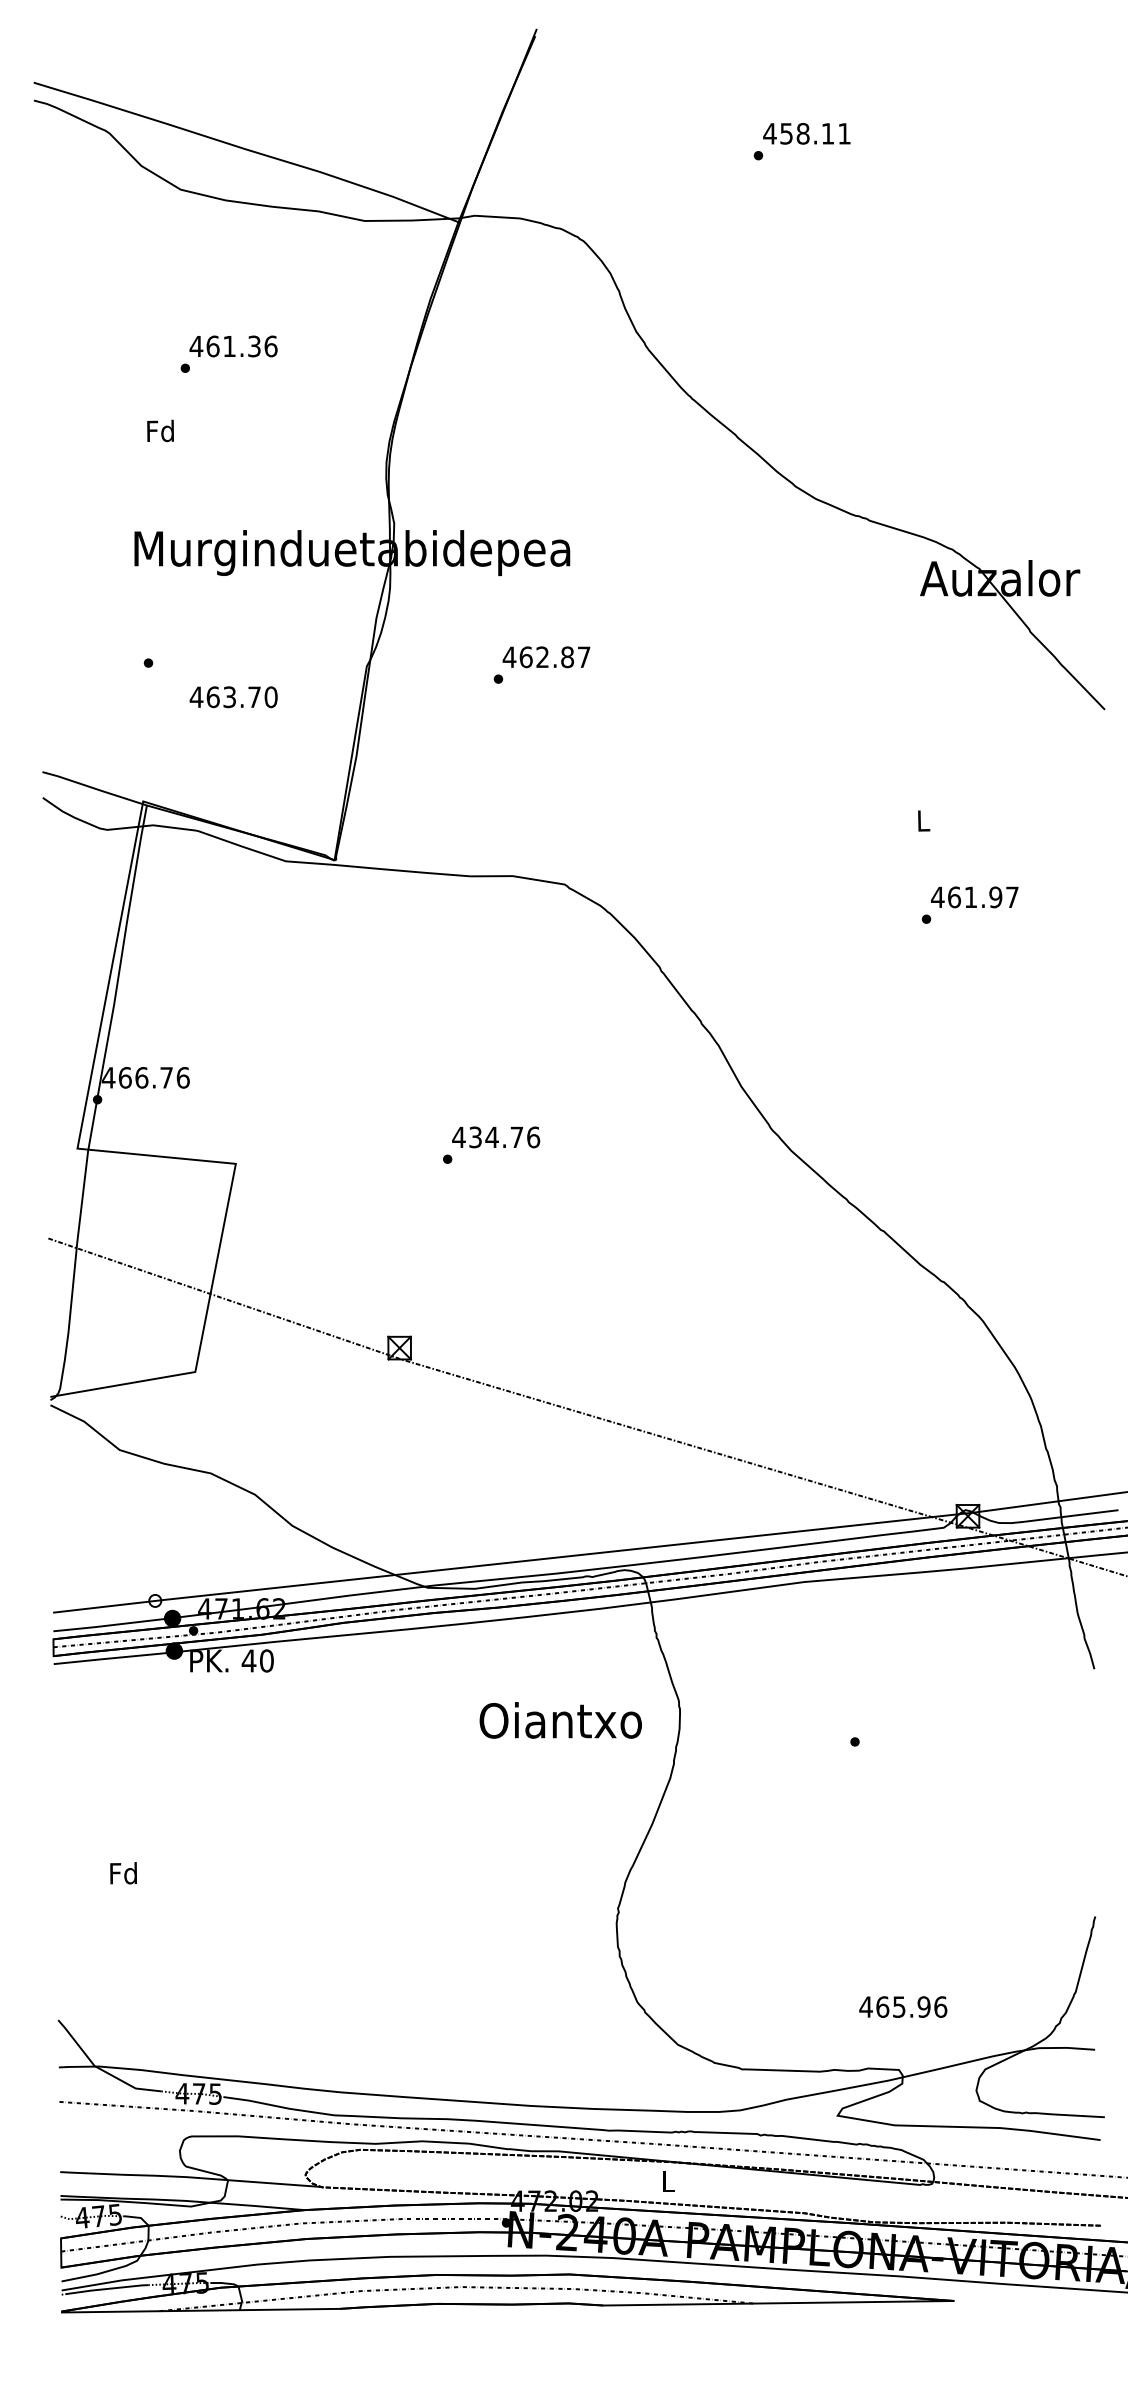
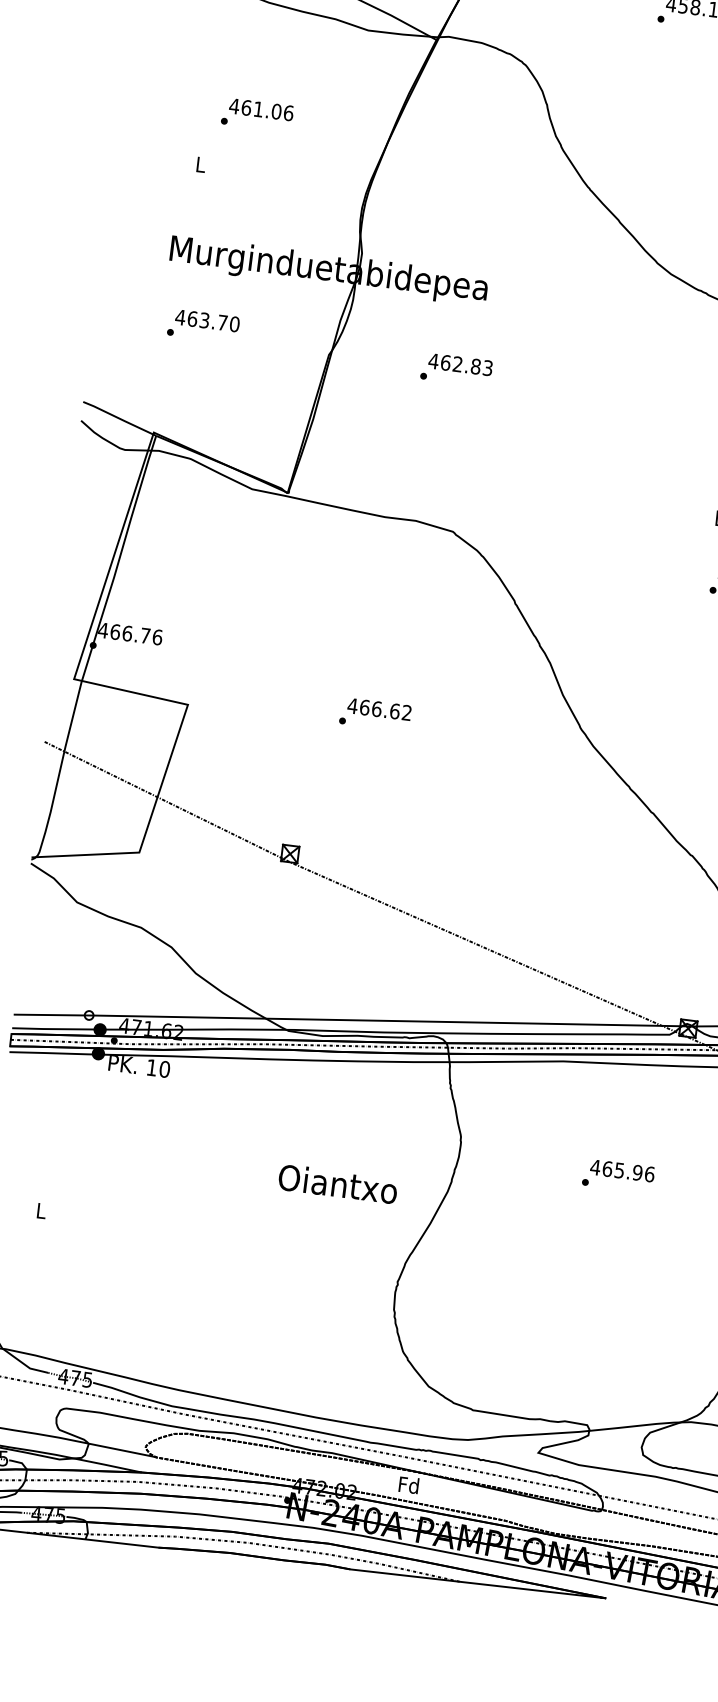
text: (254, 346) -> (276, 111), 461.36 -> 461.06
text: (160, 430) -> (200, 164), Fd -> L
text: (583, 657) -> (487, 368), 462.87 -> 462.83
text: (233, 697) -> (207, 321), moved
text: (504, 1137) -> (385, 710), 434.76 -> 466.62
text: (248, 1660) -> (151, 1067), 40 -> 10
text: (560, 1720) -> (337, 1184), moved
text: (123, 1873) -> (40, 1210), Fd -> L
text: (903, 2006) -> (622, 1170), moved
text: (667, 2181) -> (408, 1485), L -> Fd

